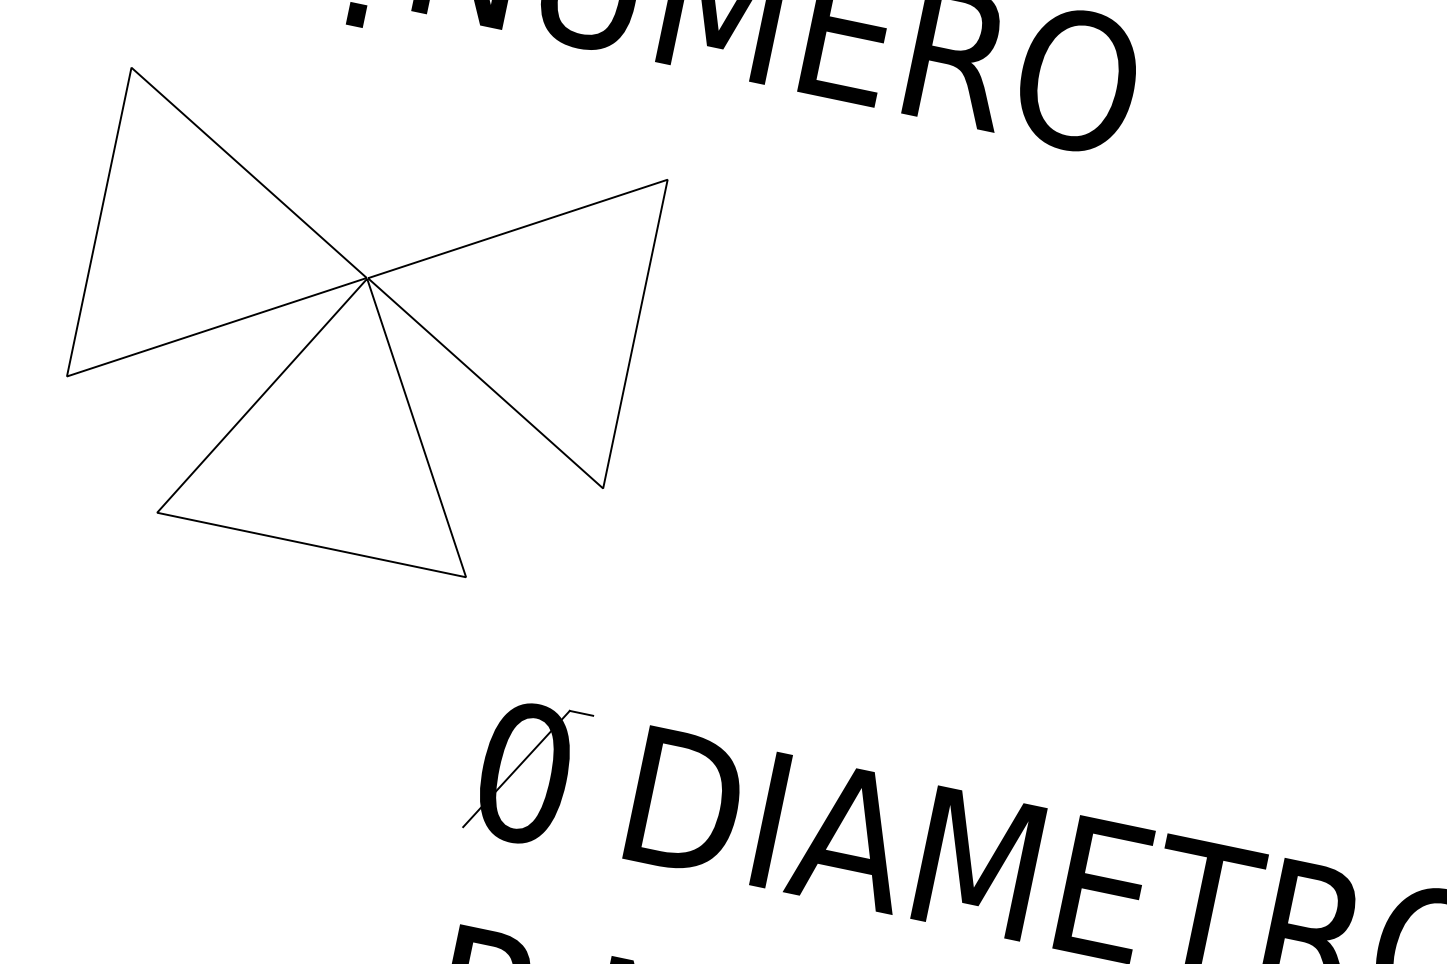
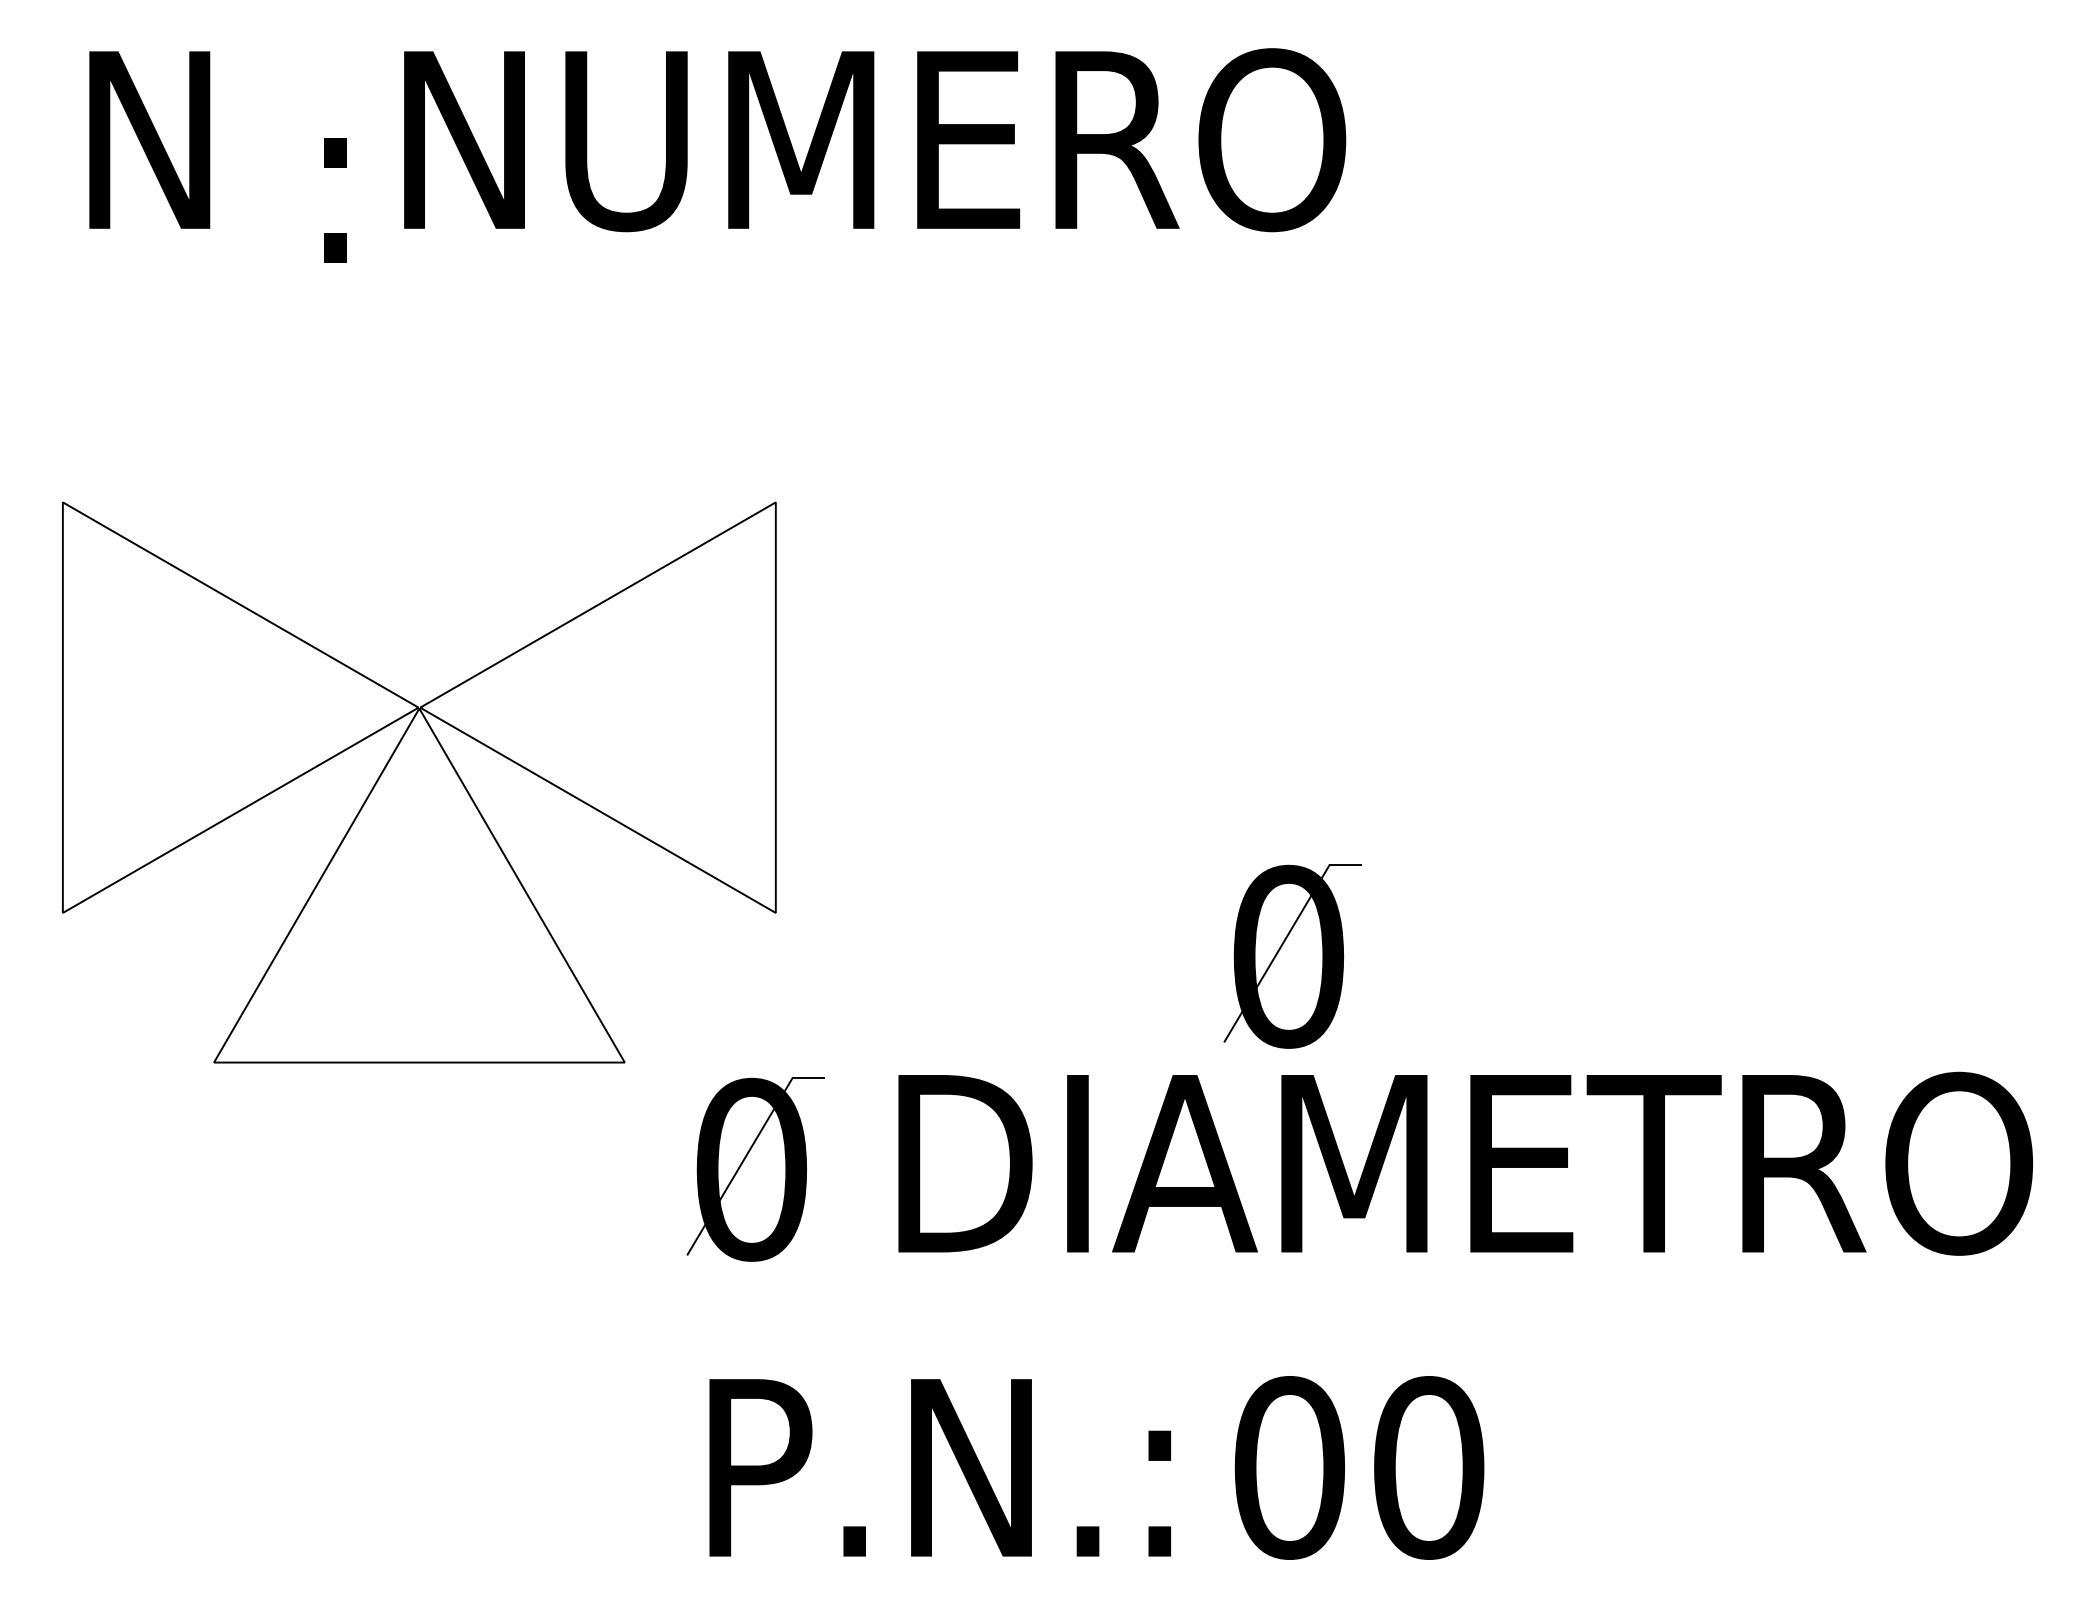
part: (355, 334) -> (419, 782), moved
part: (964, 697) -> (1292, 956), added

